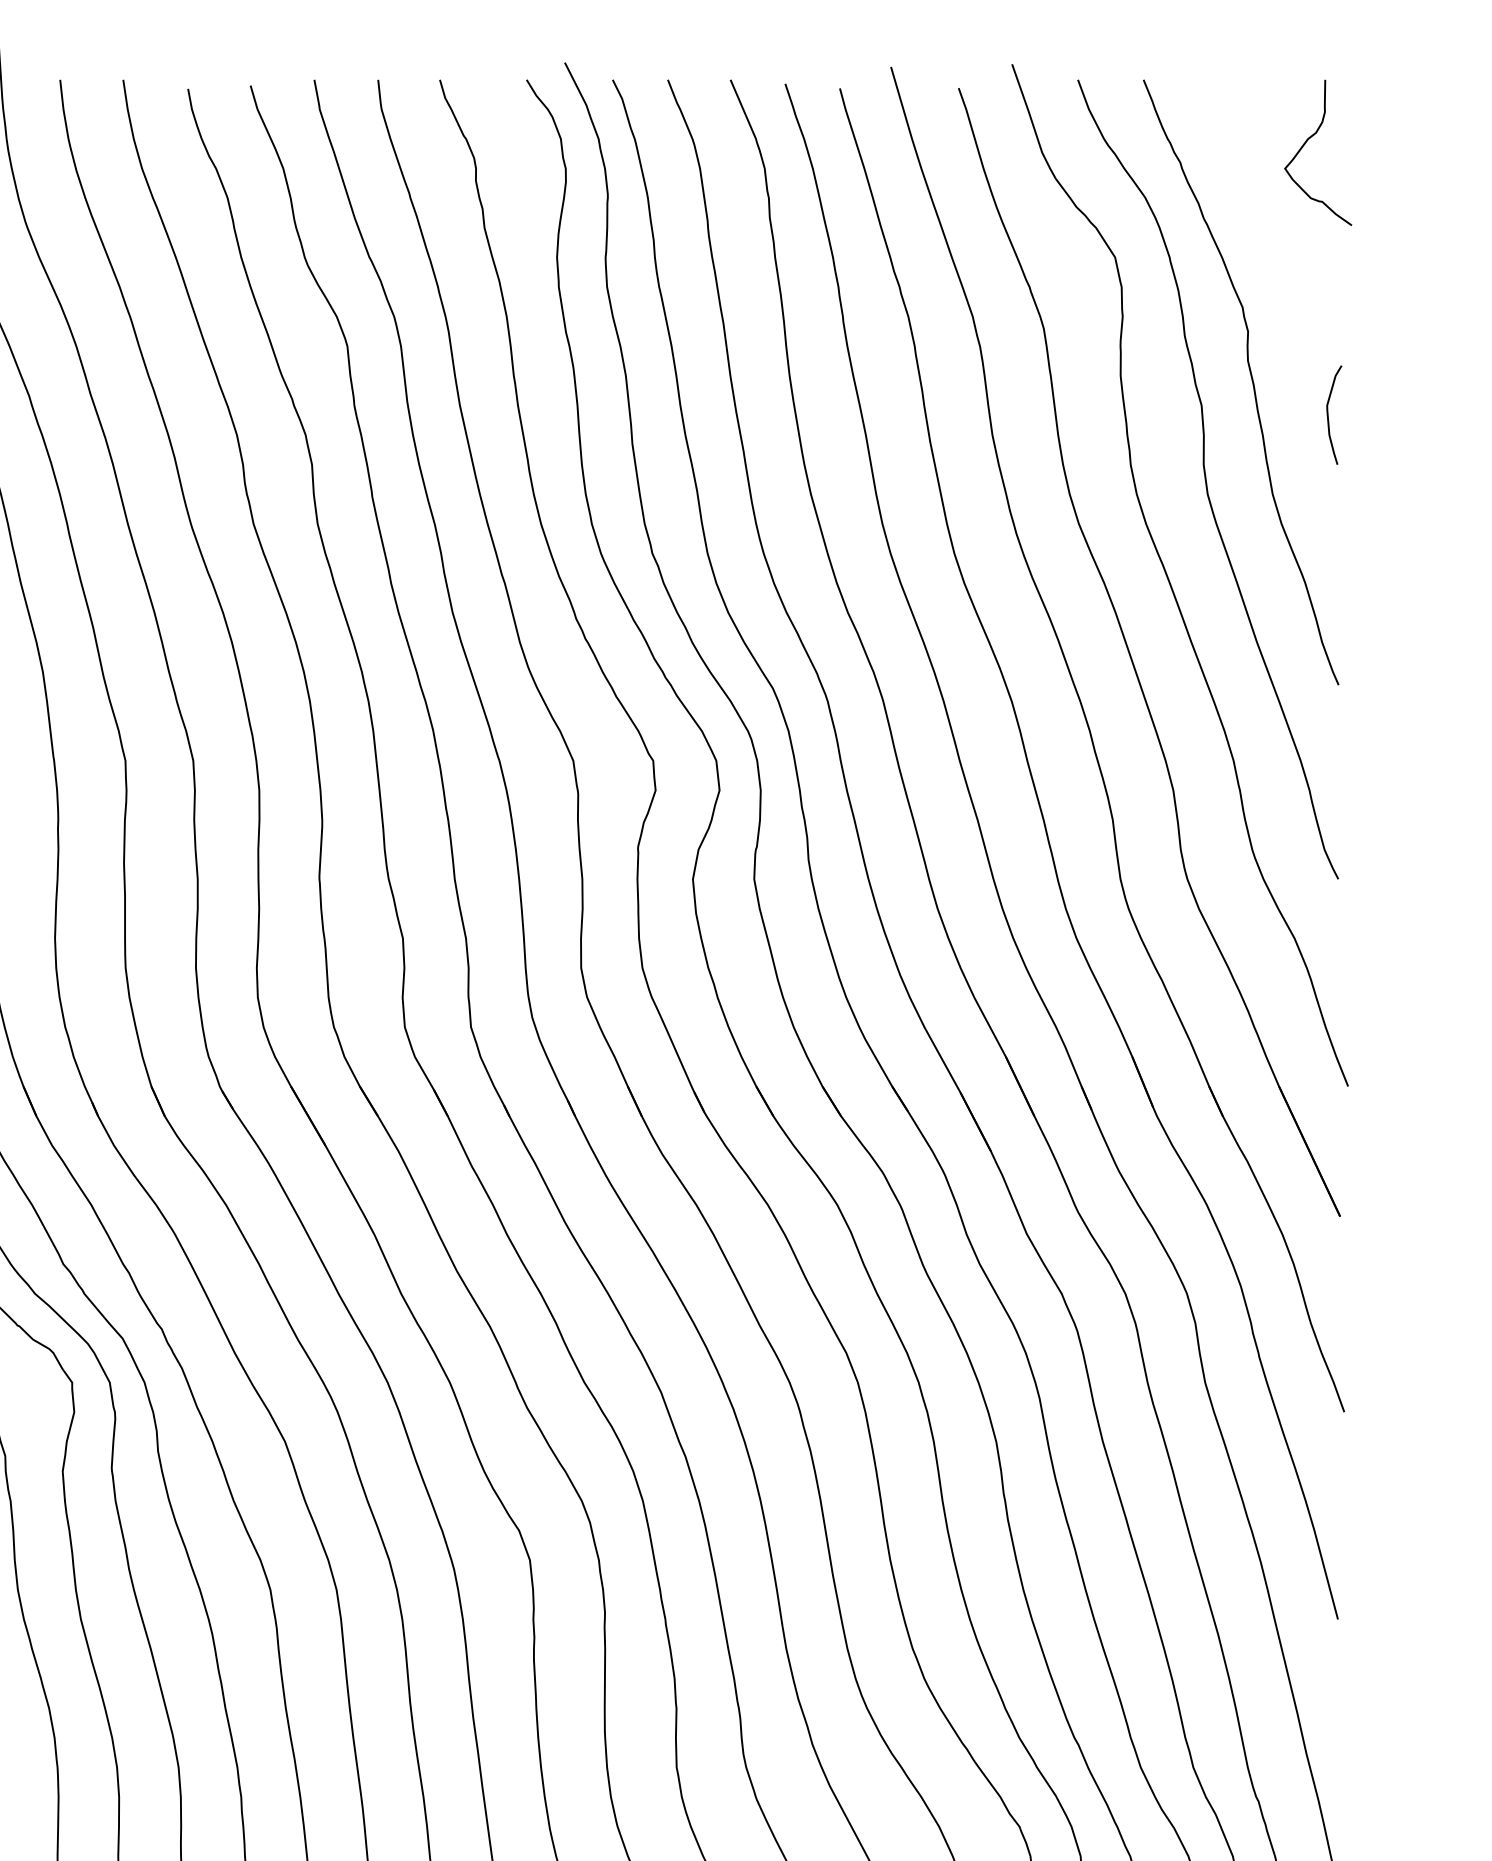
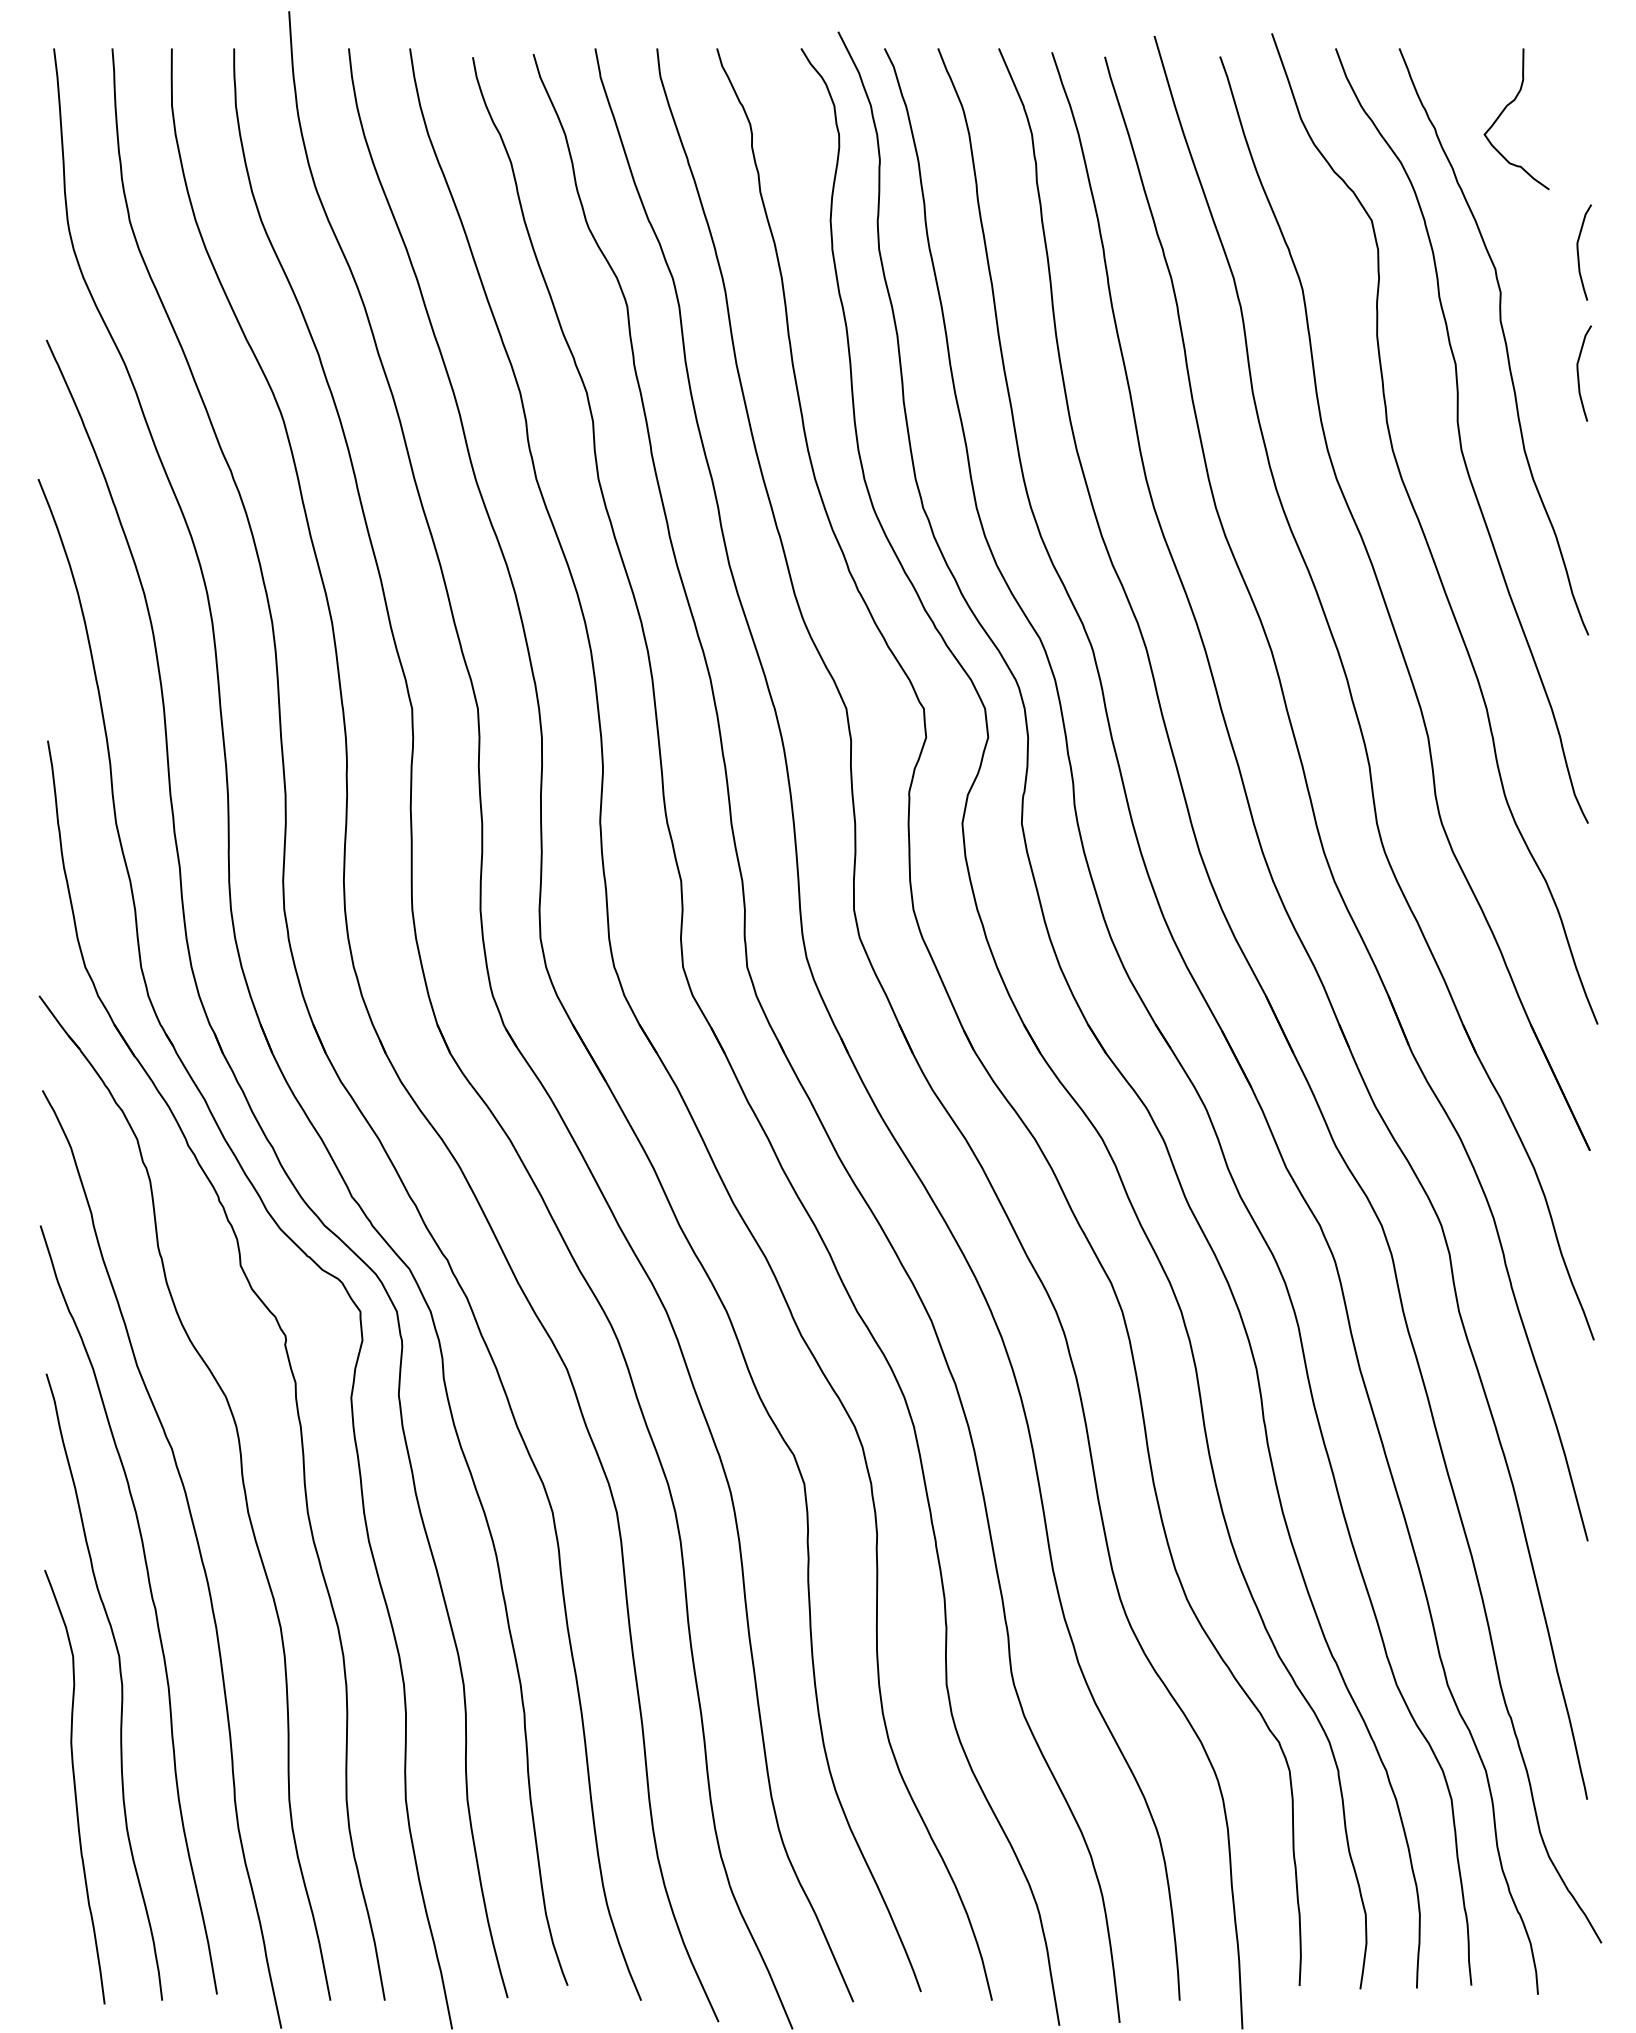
curve: (1304, 145) -> (1503, 112), moved
curve: (1328, 290) -> (1578, 252), added

